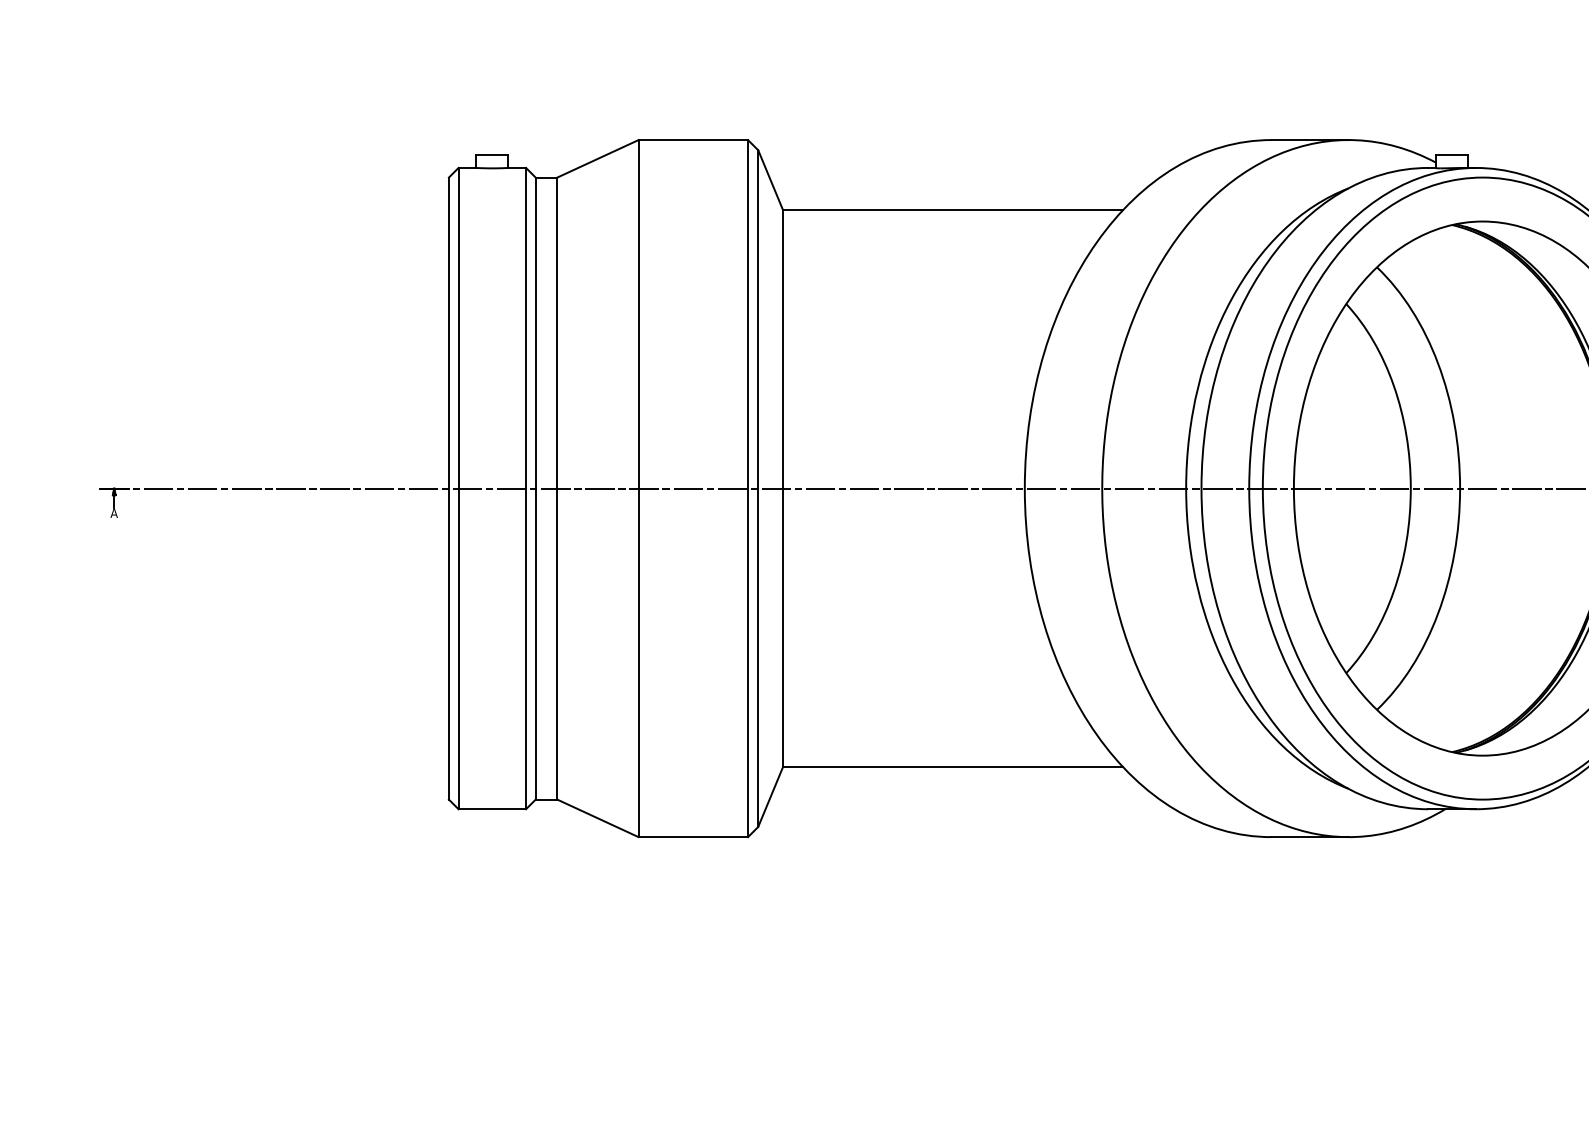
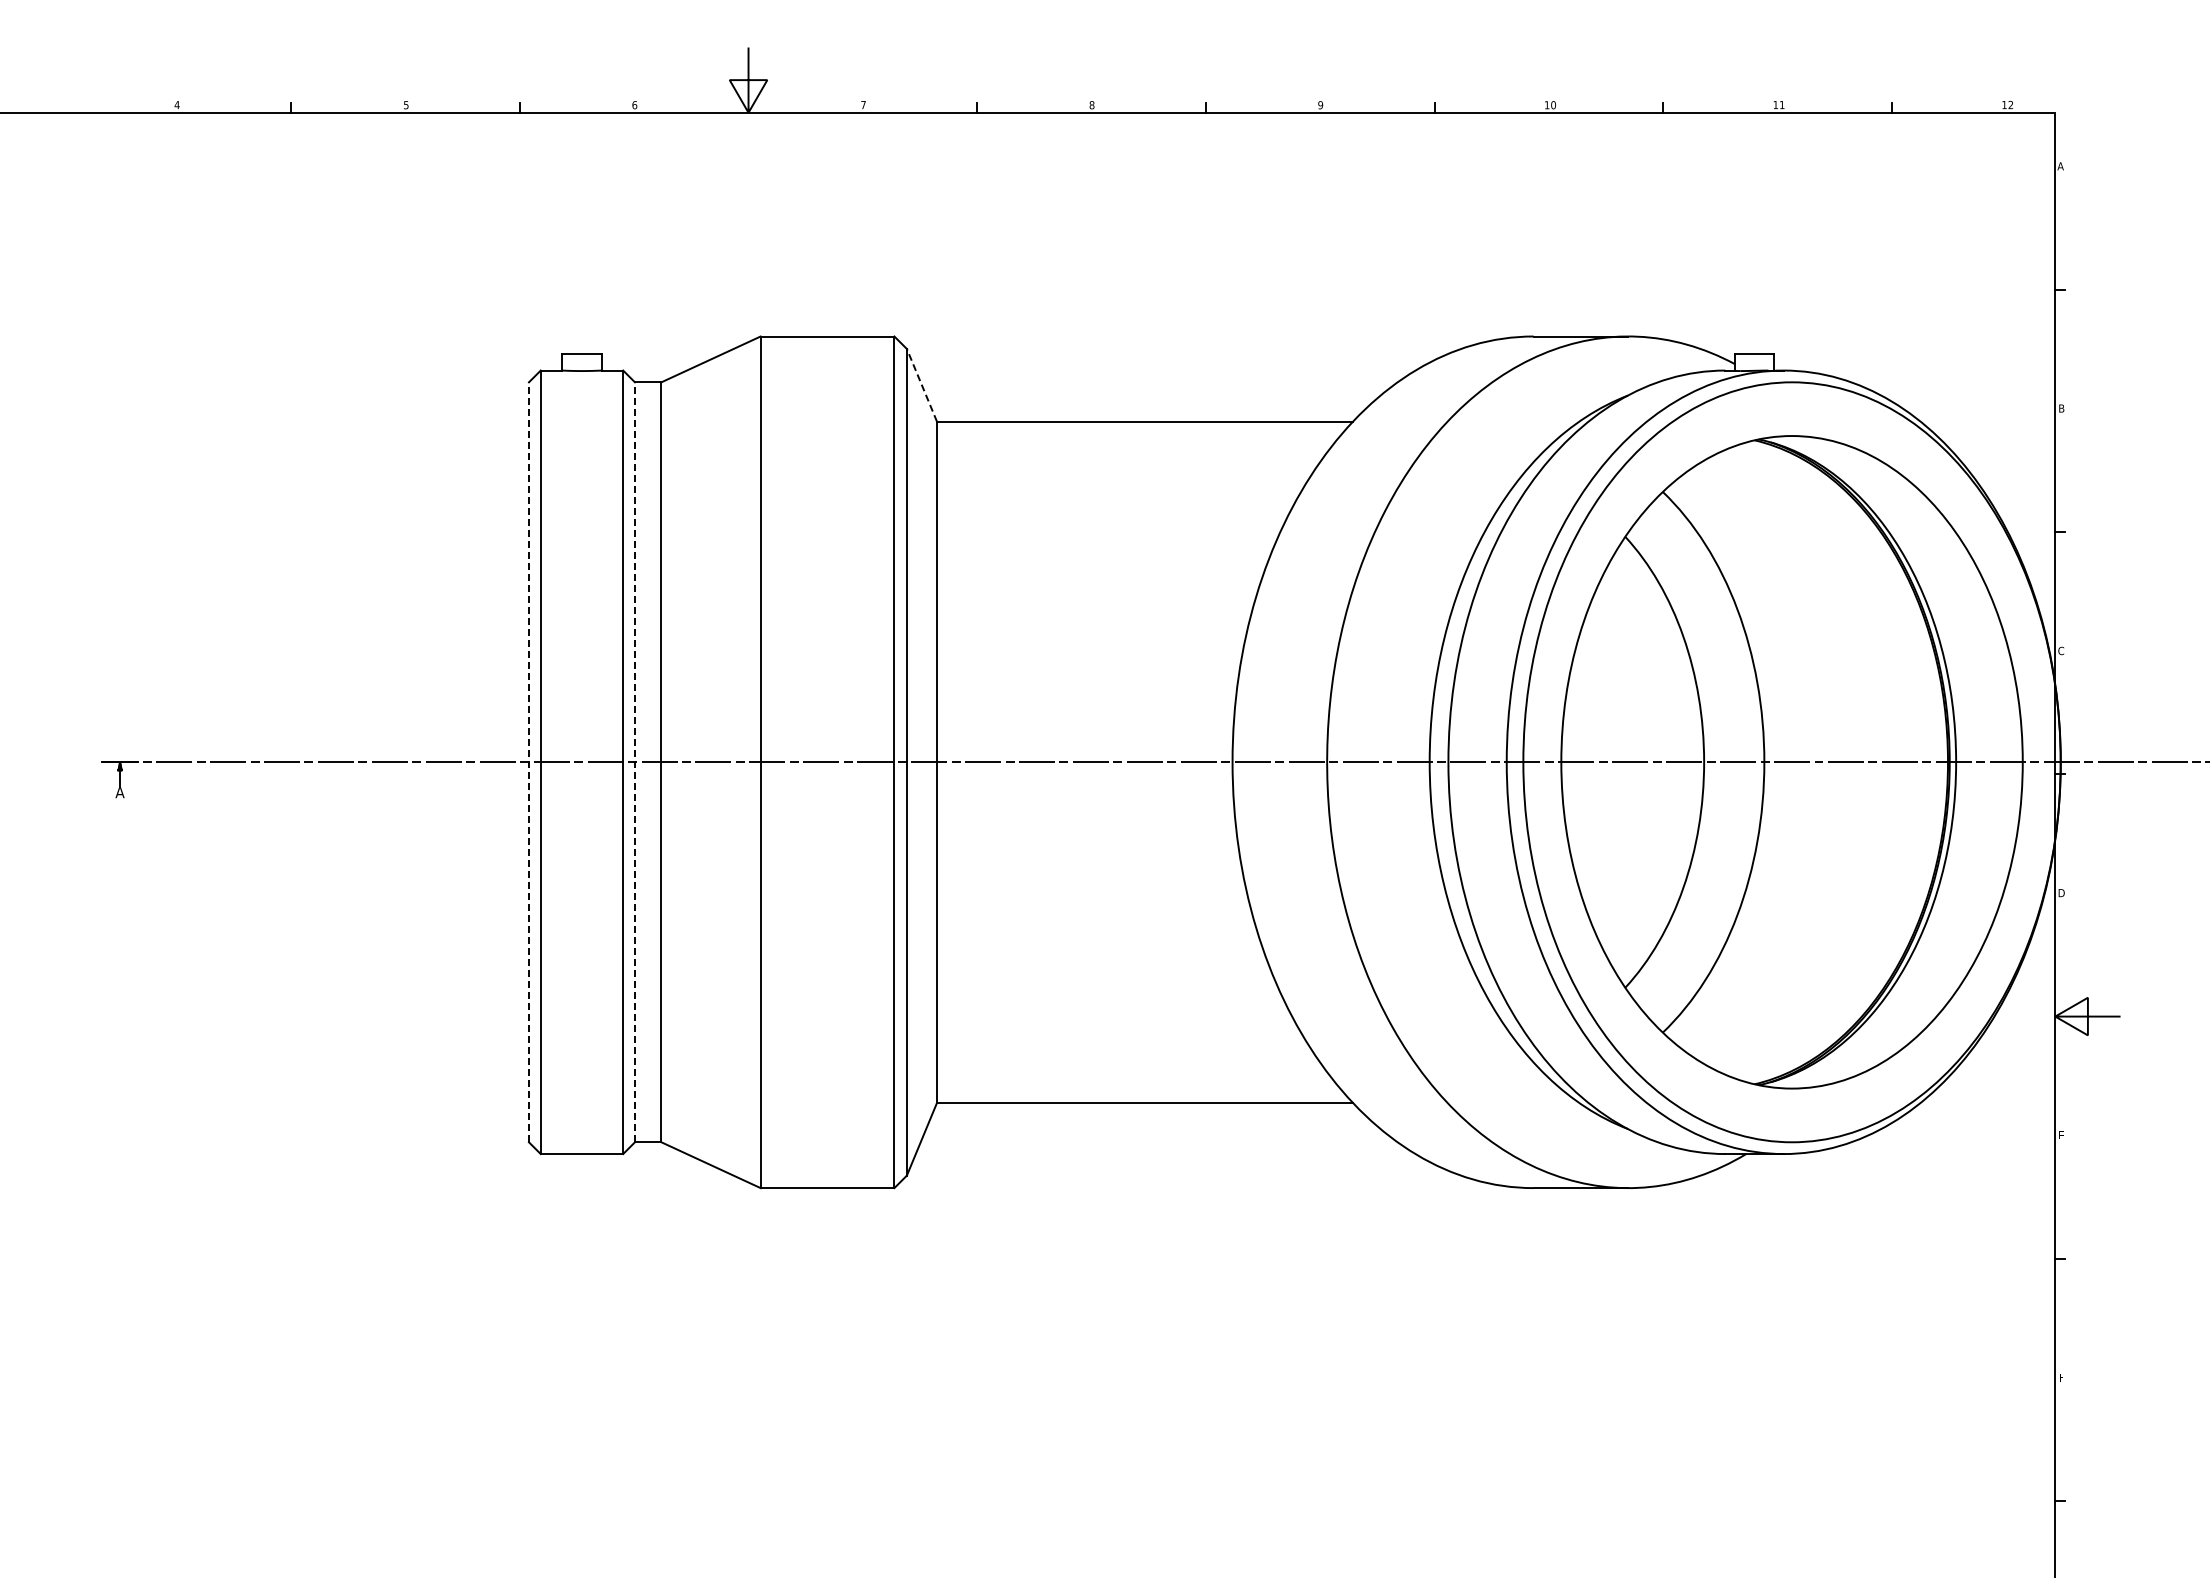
line: (770, 179) -> (921, 384), solid -> dashed
line: (448, 488) -> (528, 762), solid -> dashed
line: (535, 488) -> (634, 762), solid -> dashed

